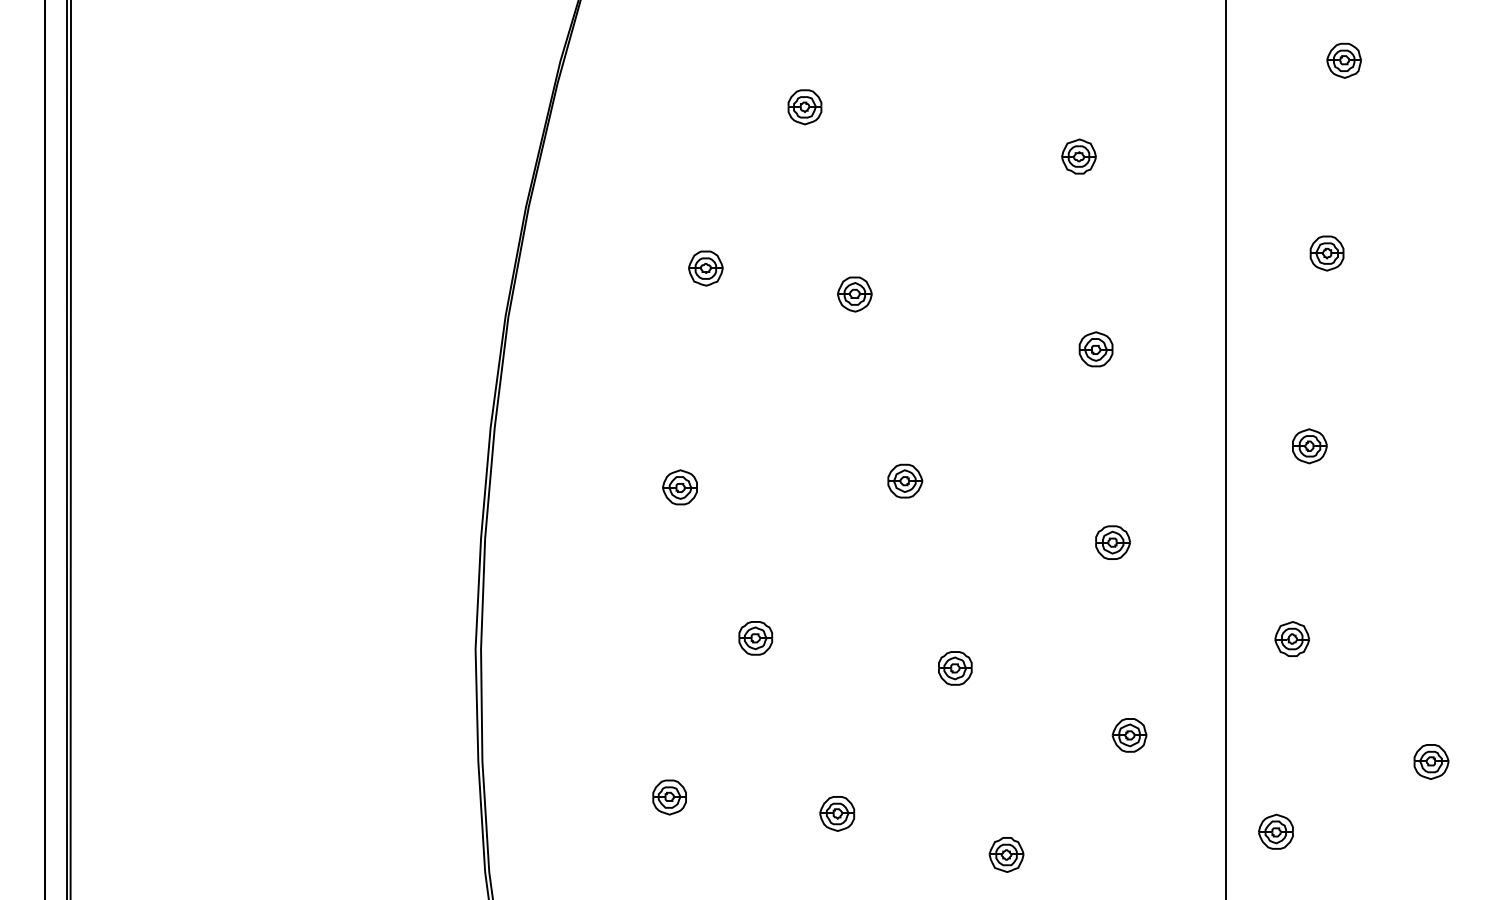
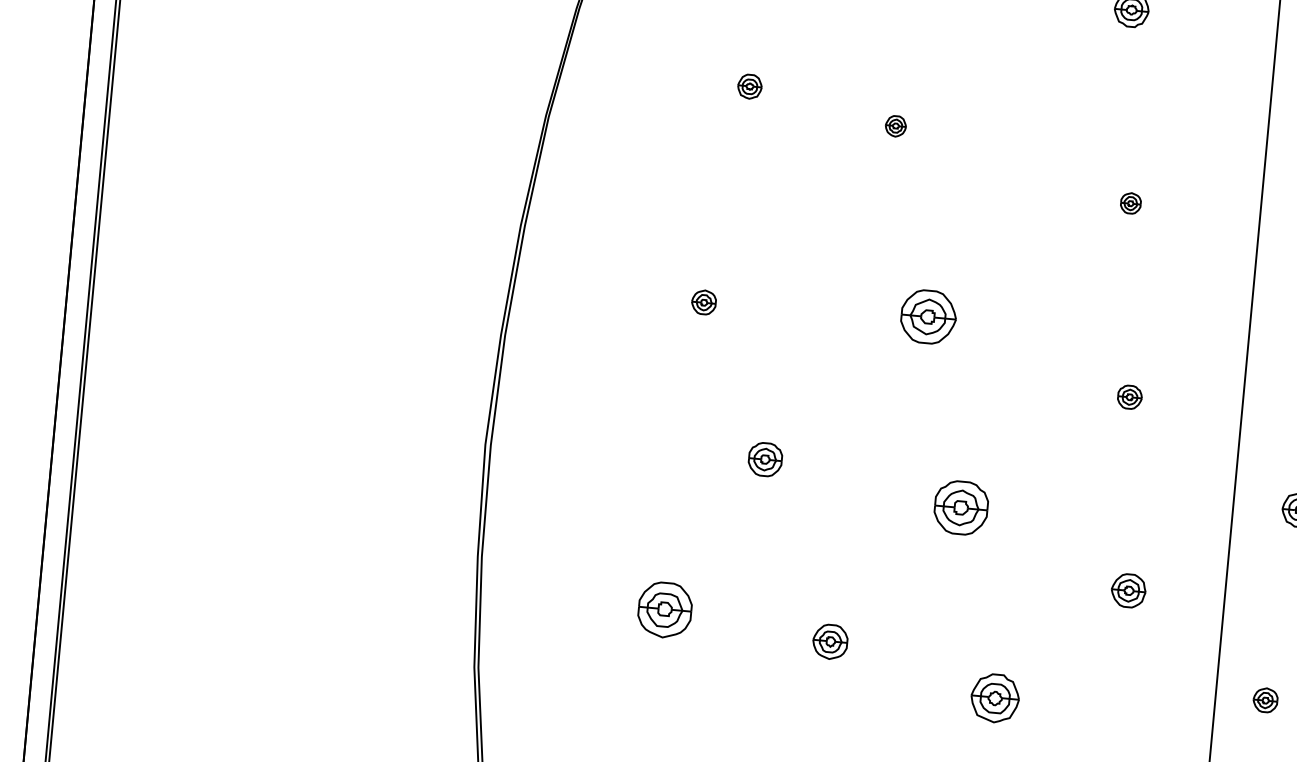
part: (705, 268) -> (749, 86), size x0.7
part: (854, 294) -> (895, 126), size x0.6
part: (1095, 349) -> (1130, 203), size x0.6
part: (905, 480) -> (929, 316), size x1.6
part: (679, 487) -> (703, 302), size x0.7
part: (1112, 542) -> (1129, 397), size x0.7
part: (955, 668) -> (961, 508), size x1.6
part: (669, 797) -> (664, 610), size x1.6
part: (1275, 831) -> (1265, 699), size x0.7
part: (1006, 854) -> (995, 698), size x1.4

